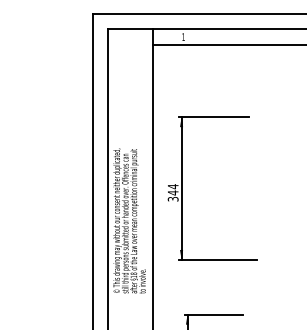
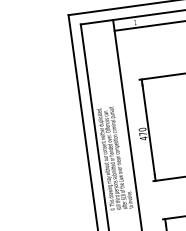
text: (172, 192) -> (142, 133), 344 -> 470

